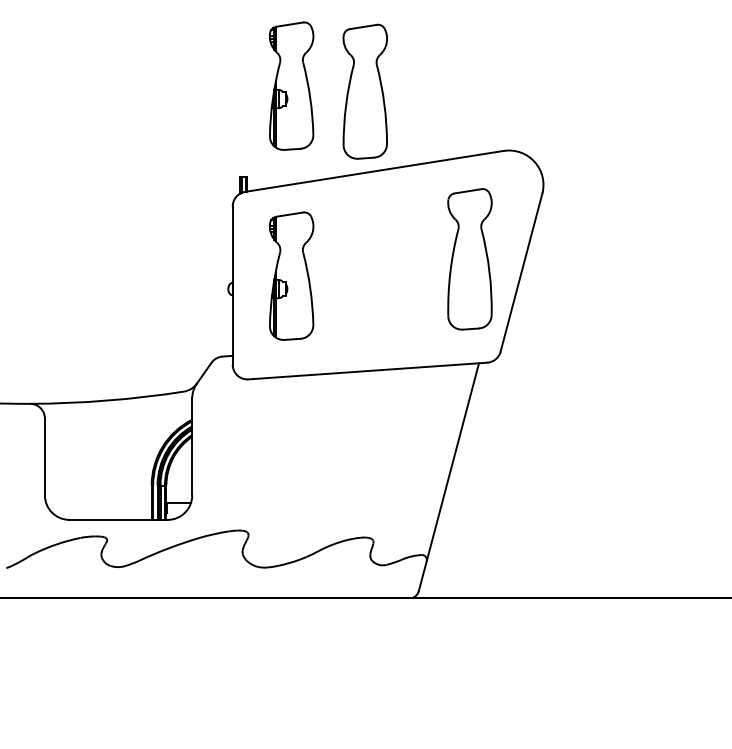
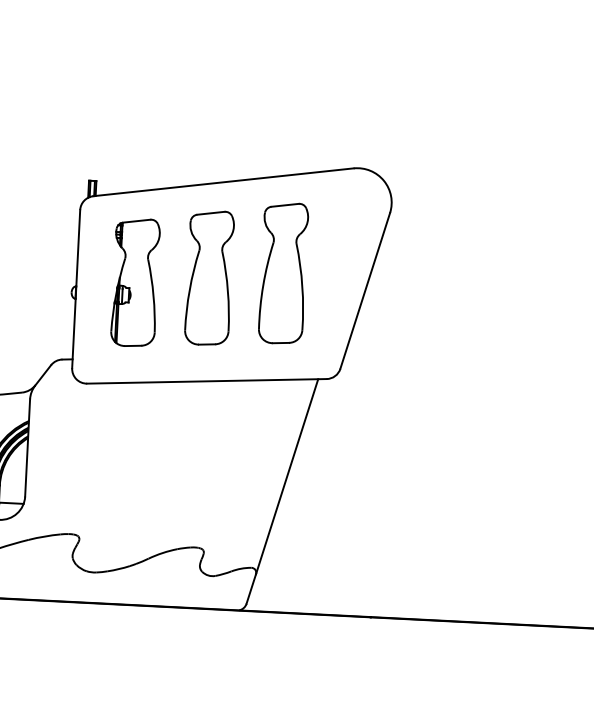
part: (291, 85) -> (145, 92), removed
part: (364, 91) -> (208, 277), moved
part: (469, 259) -> (283, 273), moved

